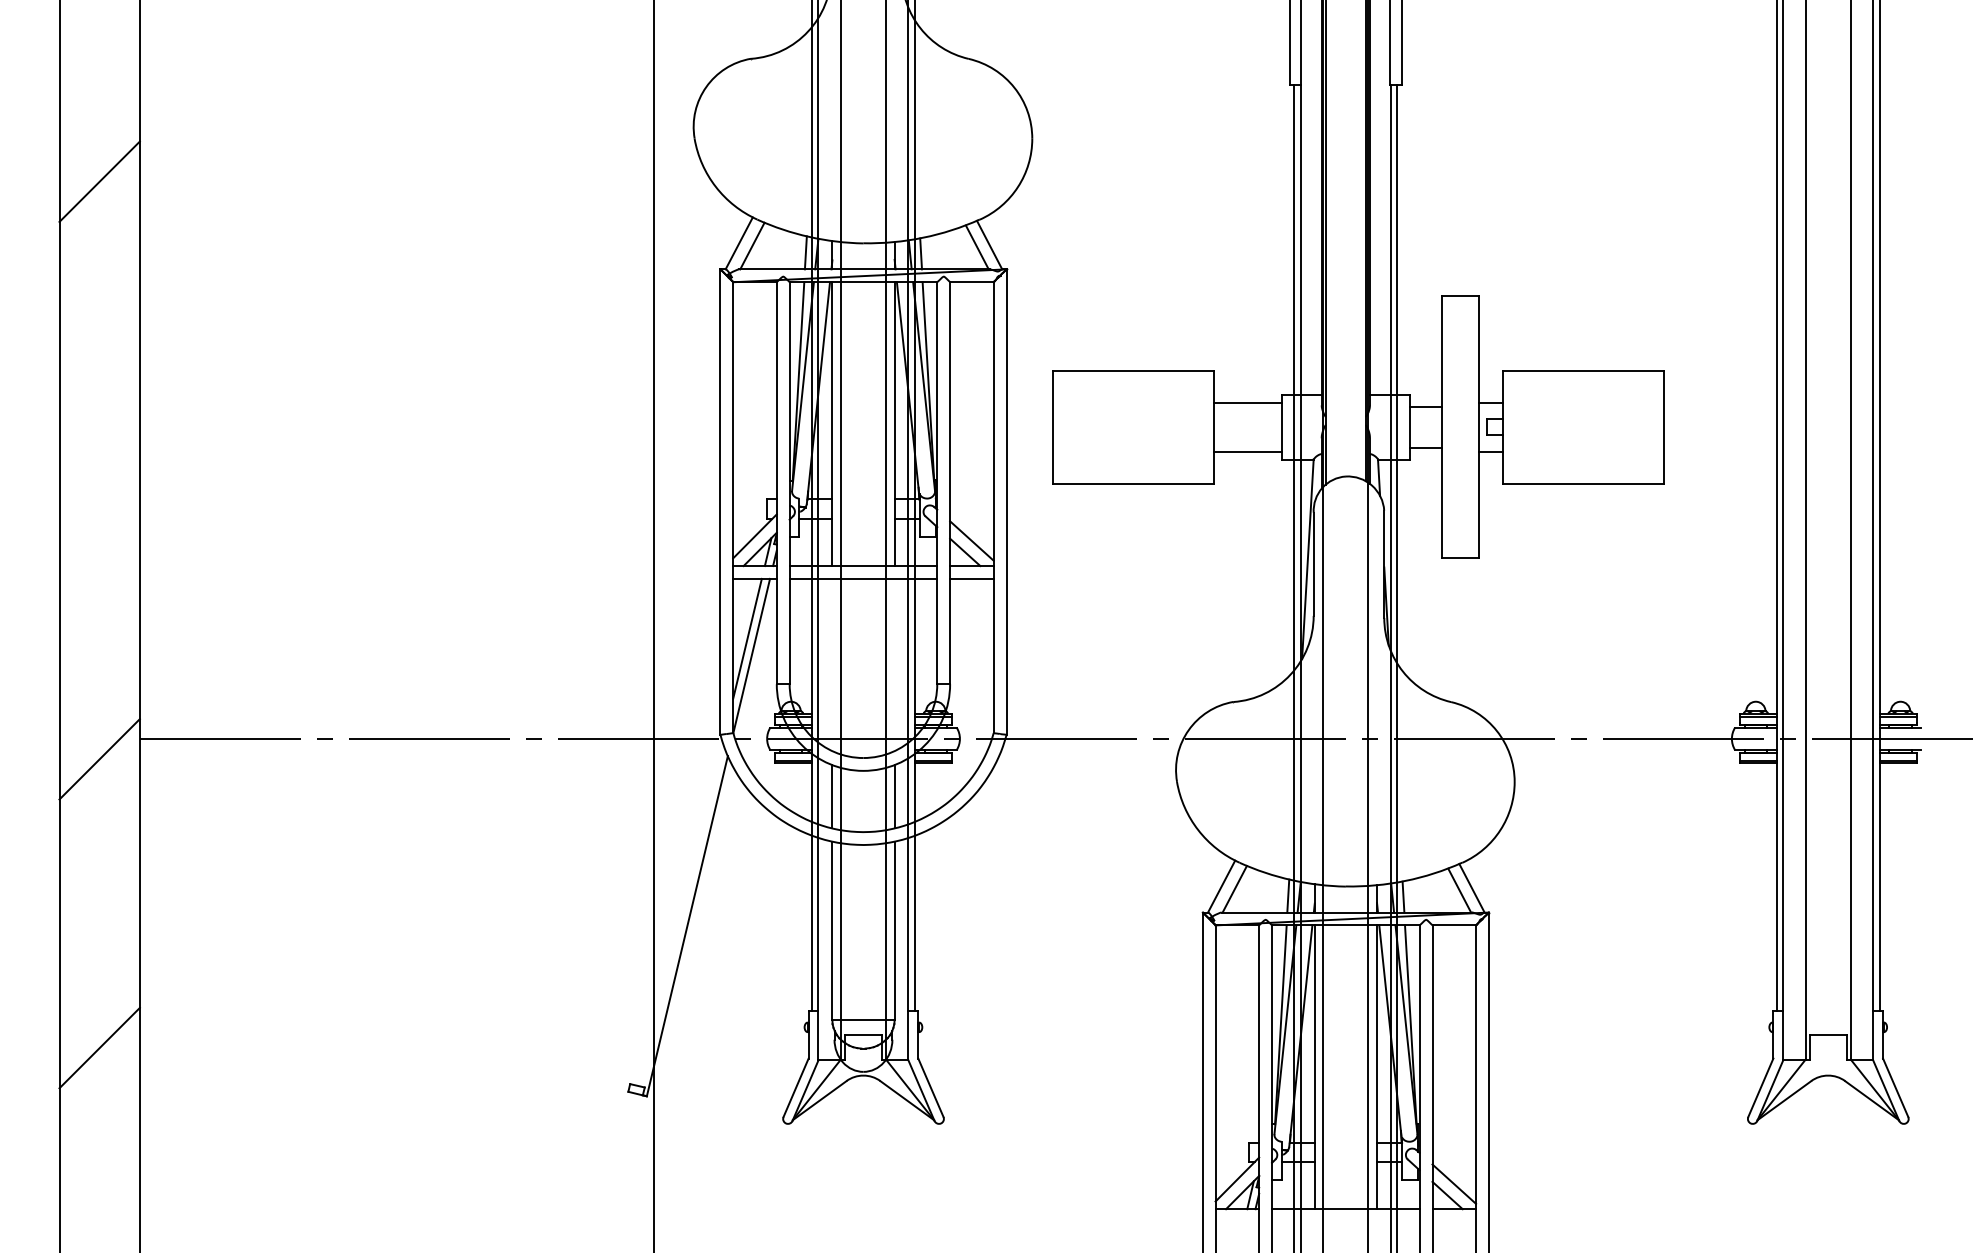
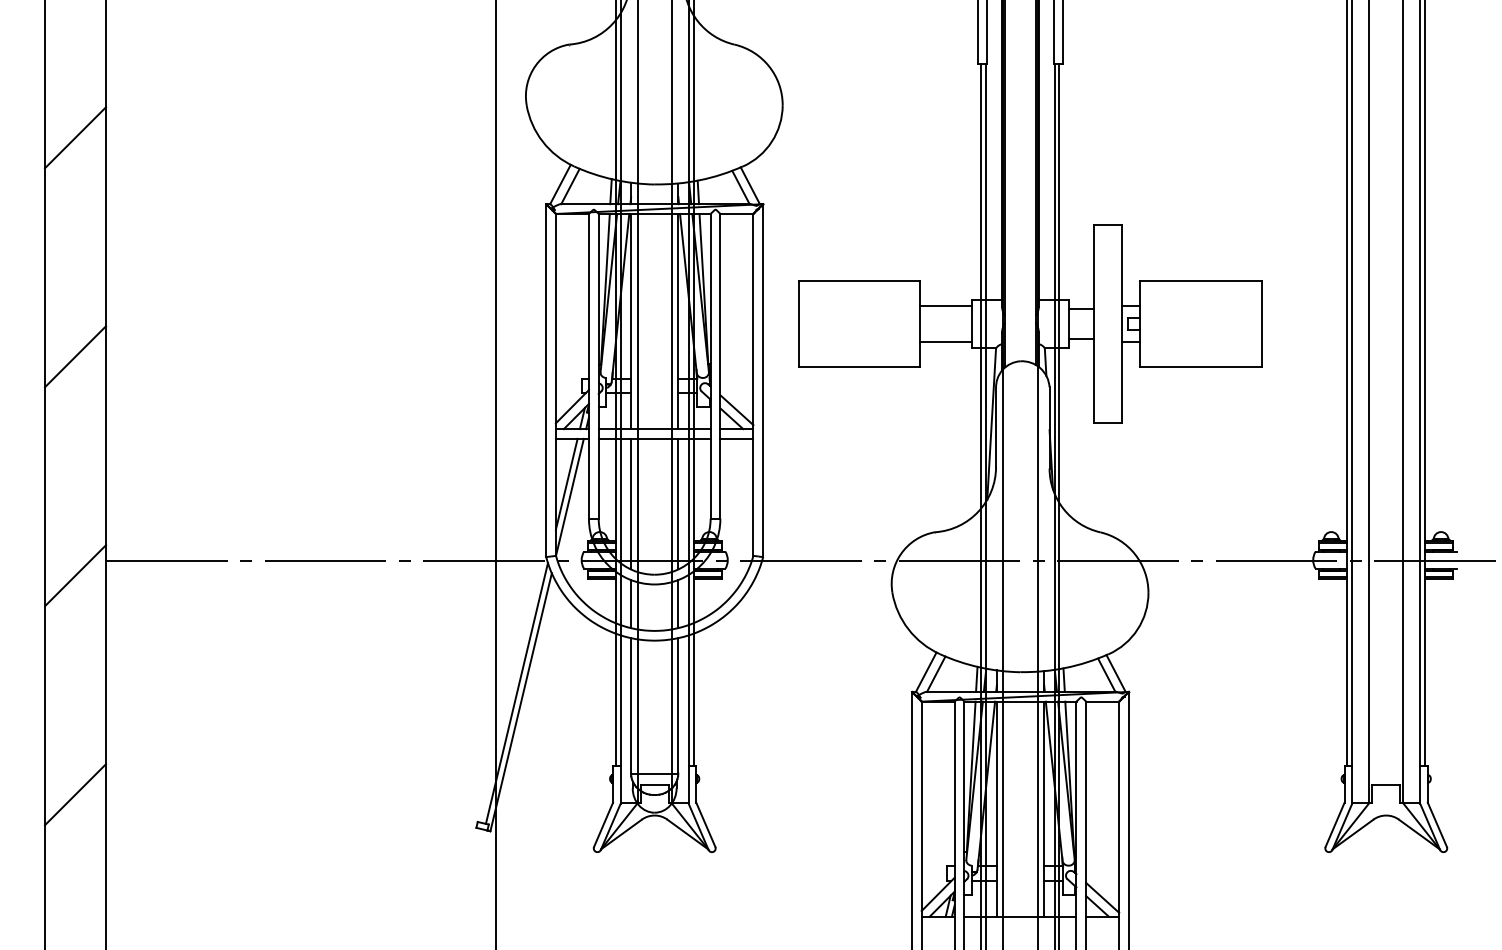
line: (99, 470) -> (75, 356), added
line: (832, 664) -> (631, 503), added
line: (894, 664) -> (678, 503), added
line: (681, 914) -> (516, 693), added

